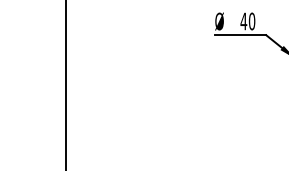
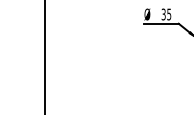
text: (248, 21) -> (166, 14), 40 -> 35

